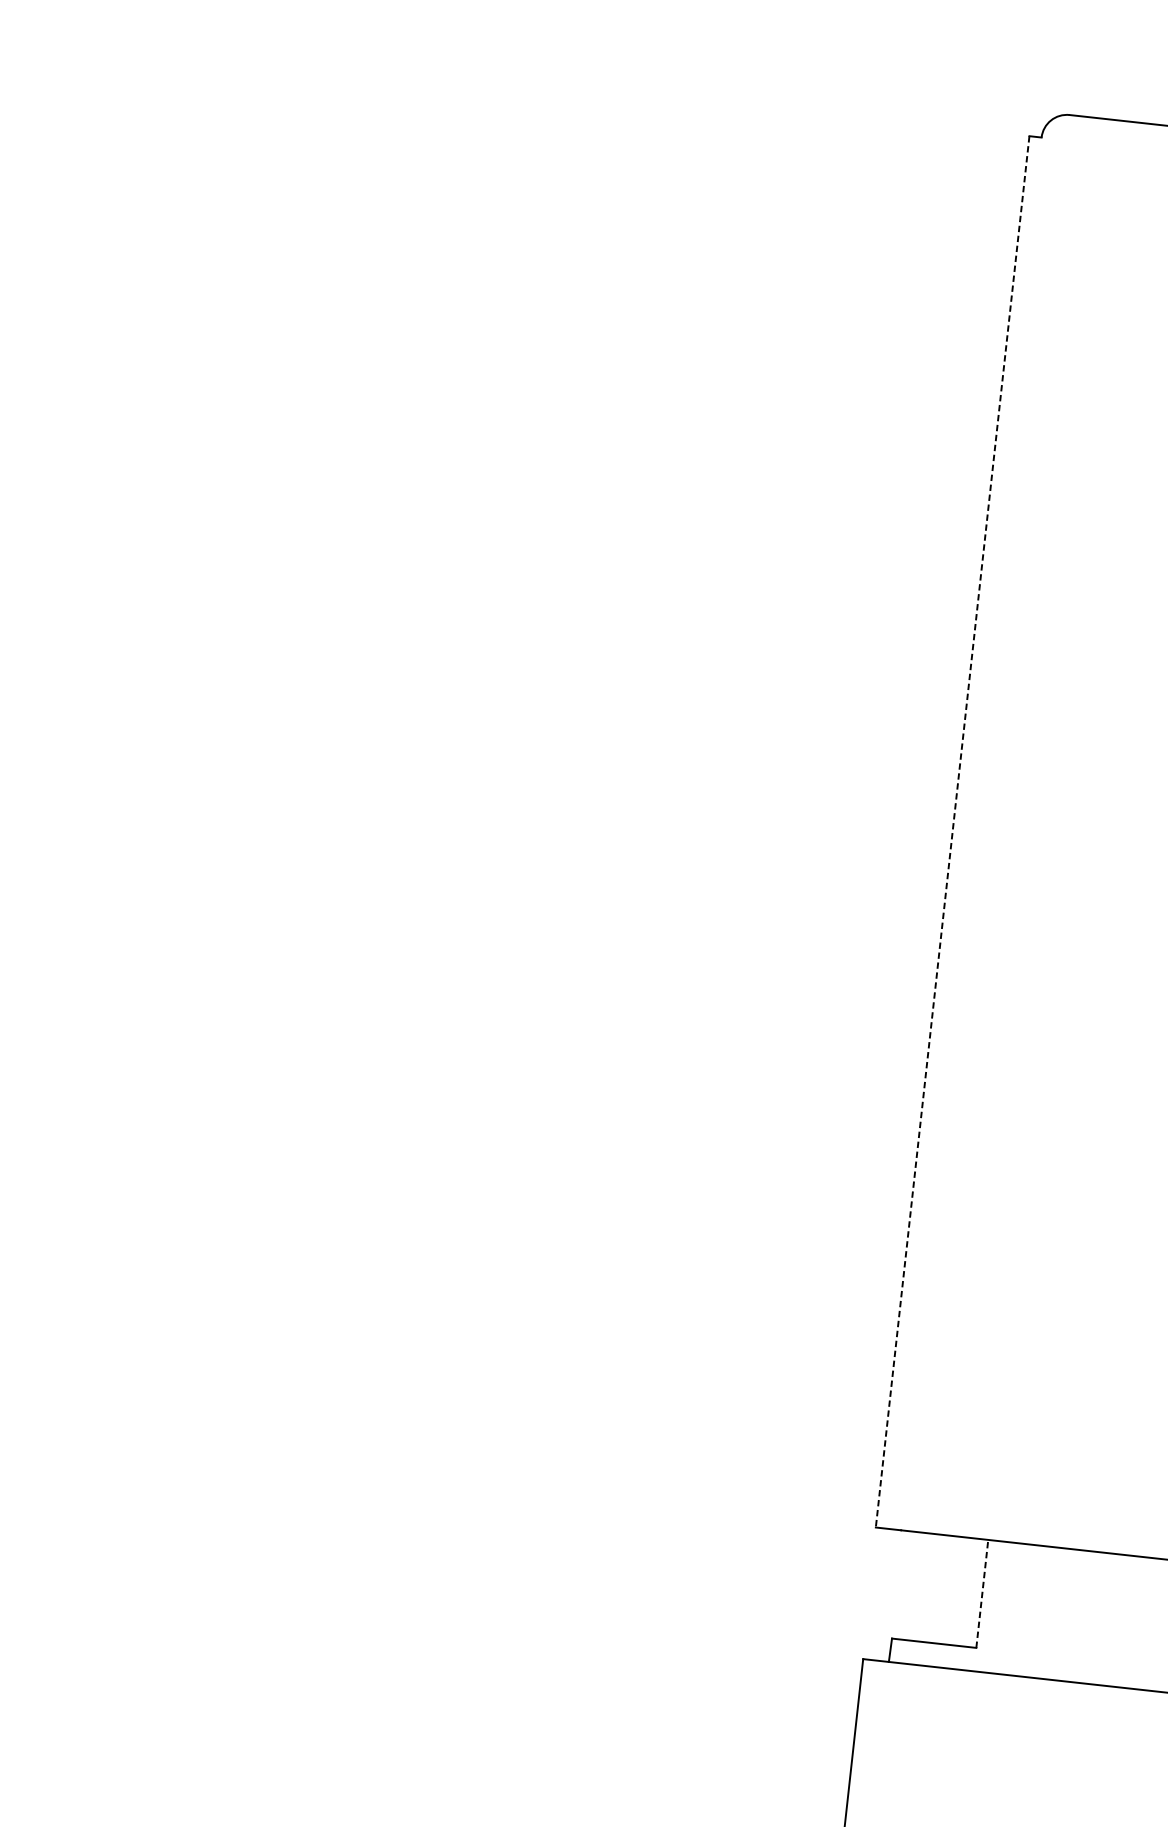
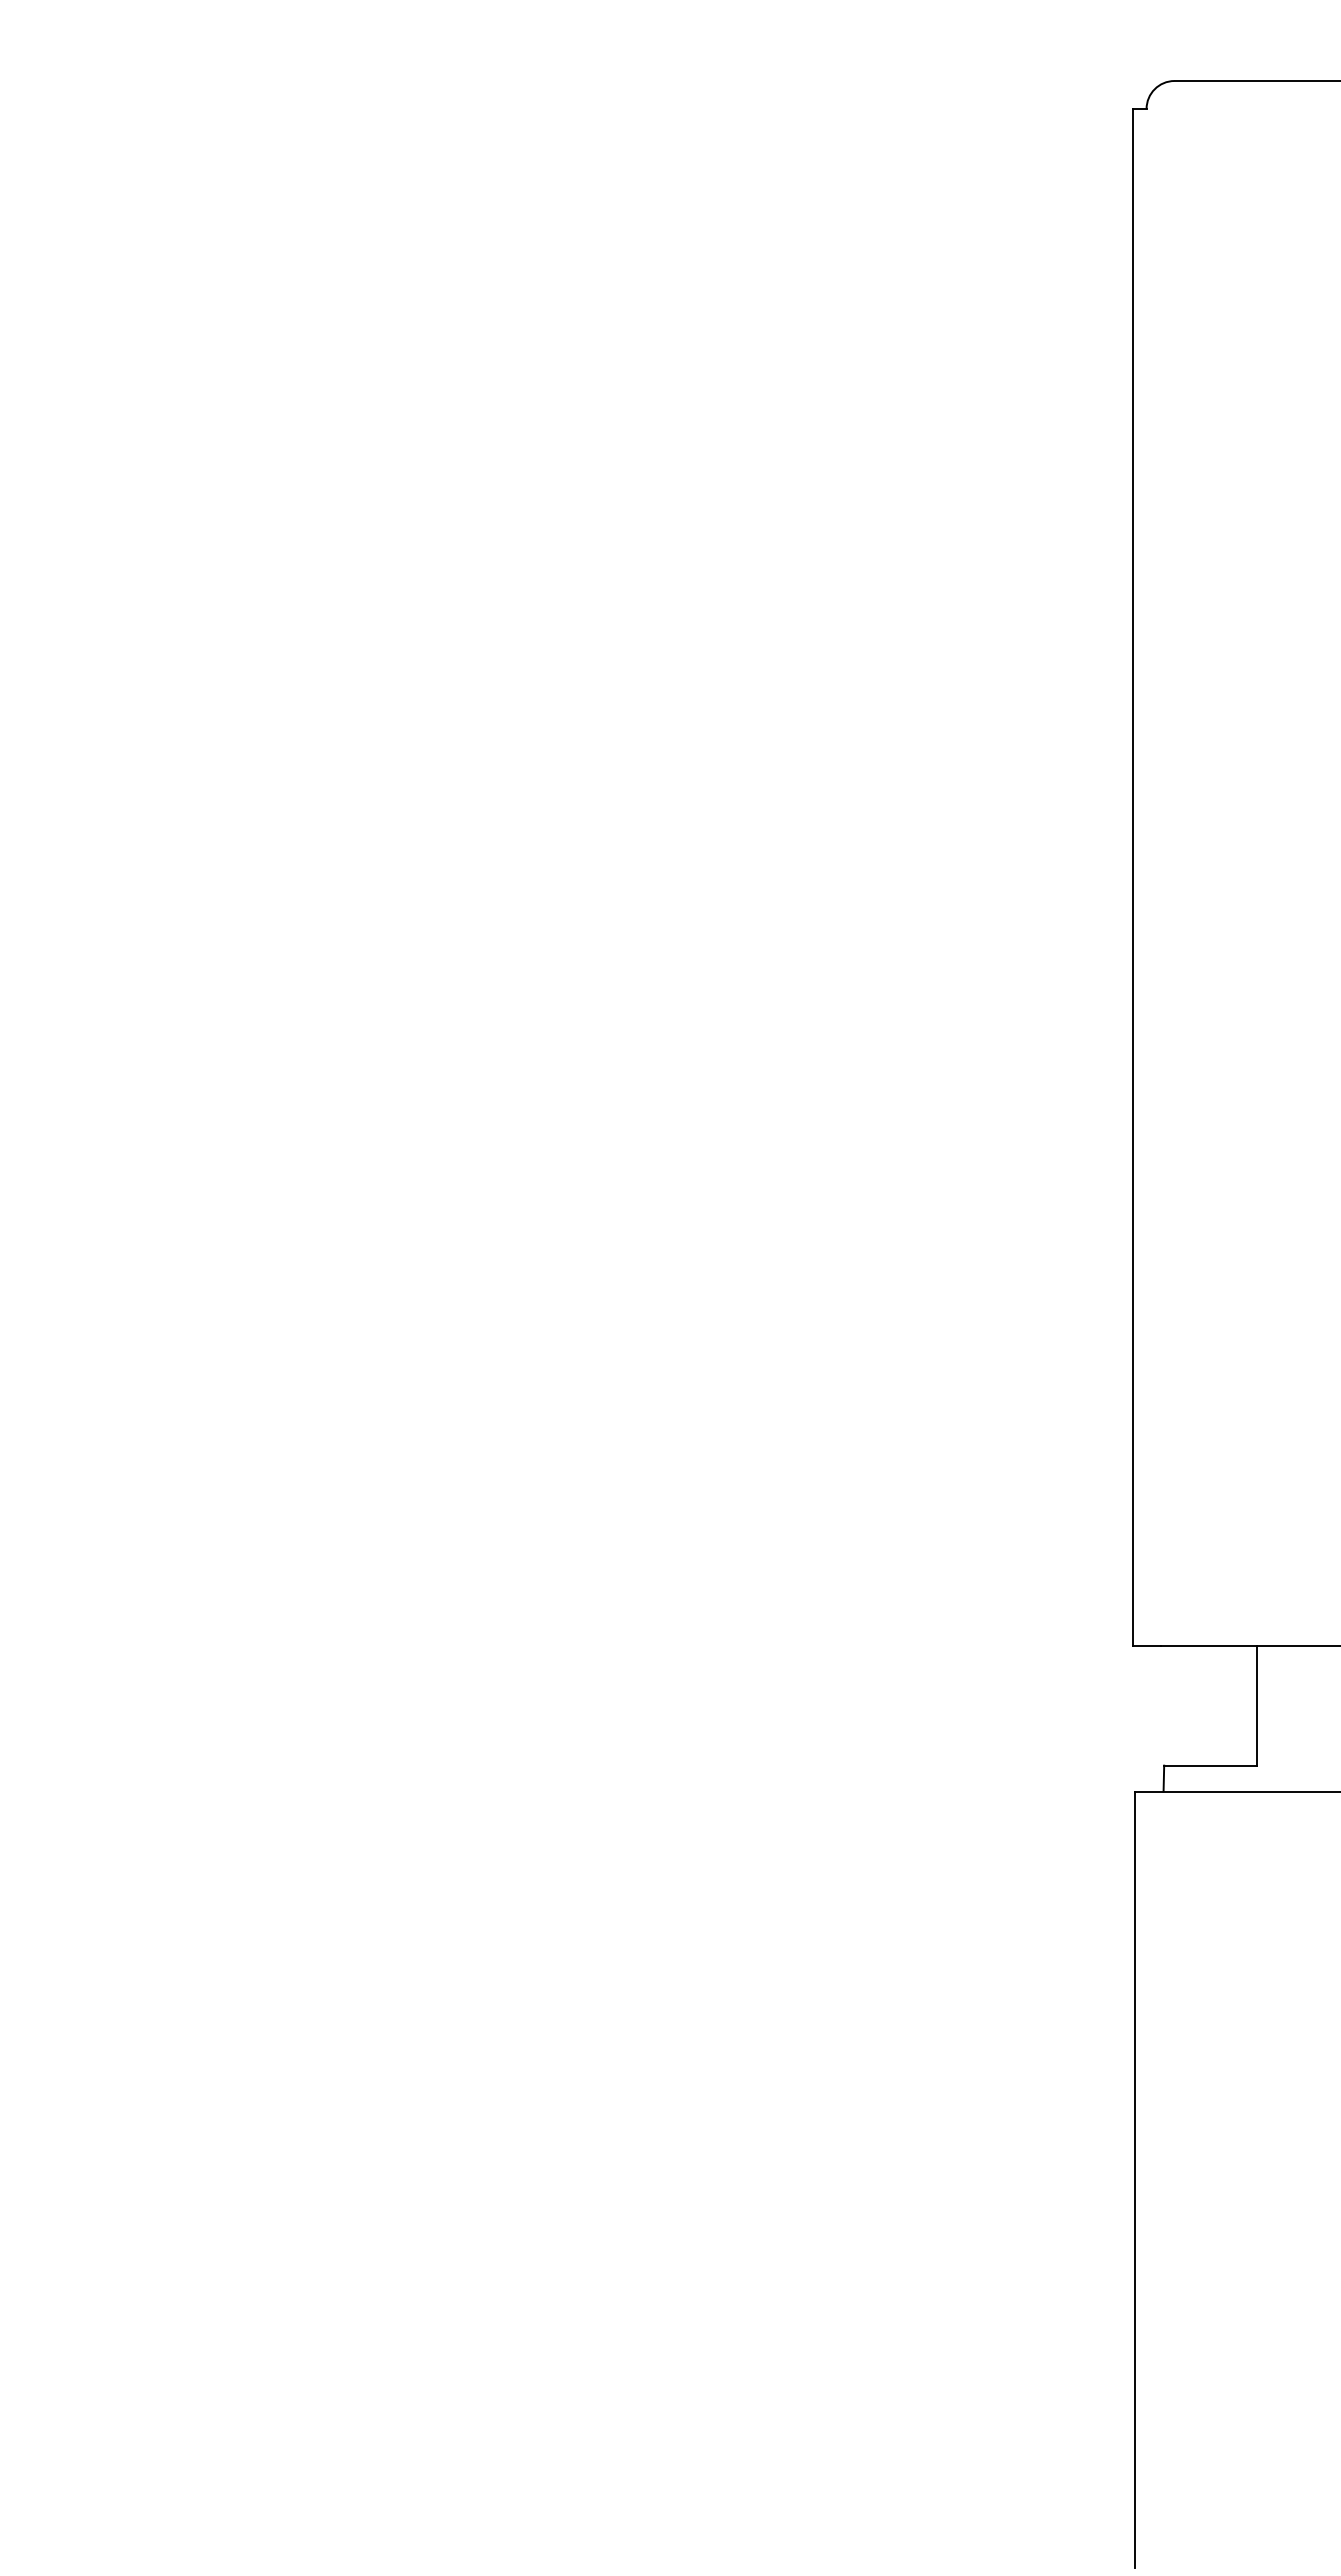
line: (952, 831) -> (1133, 877), dashed -> solid
line: (982, 1593) -> (1257, 1705), dashed -> solid

